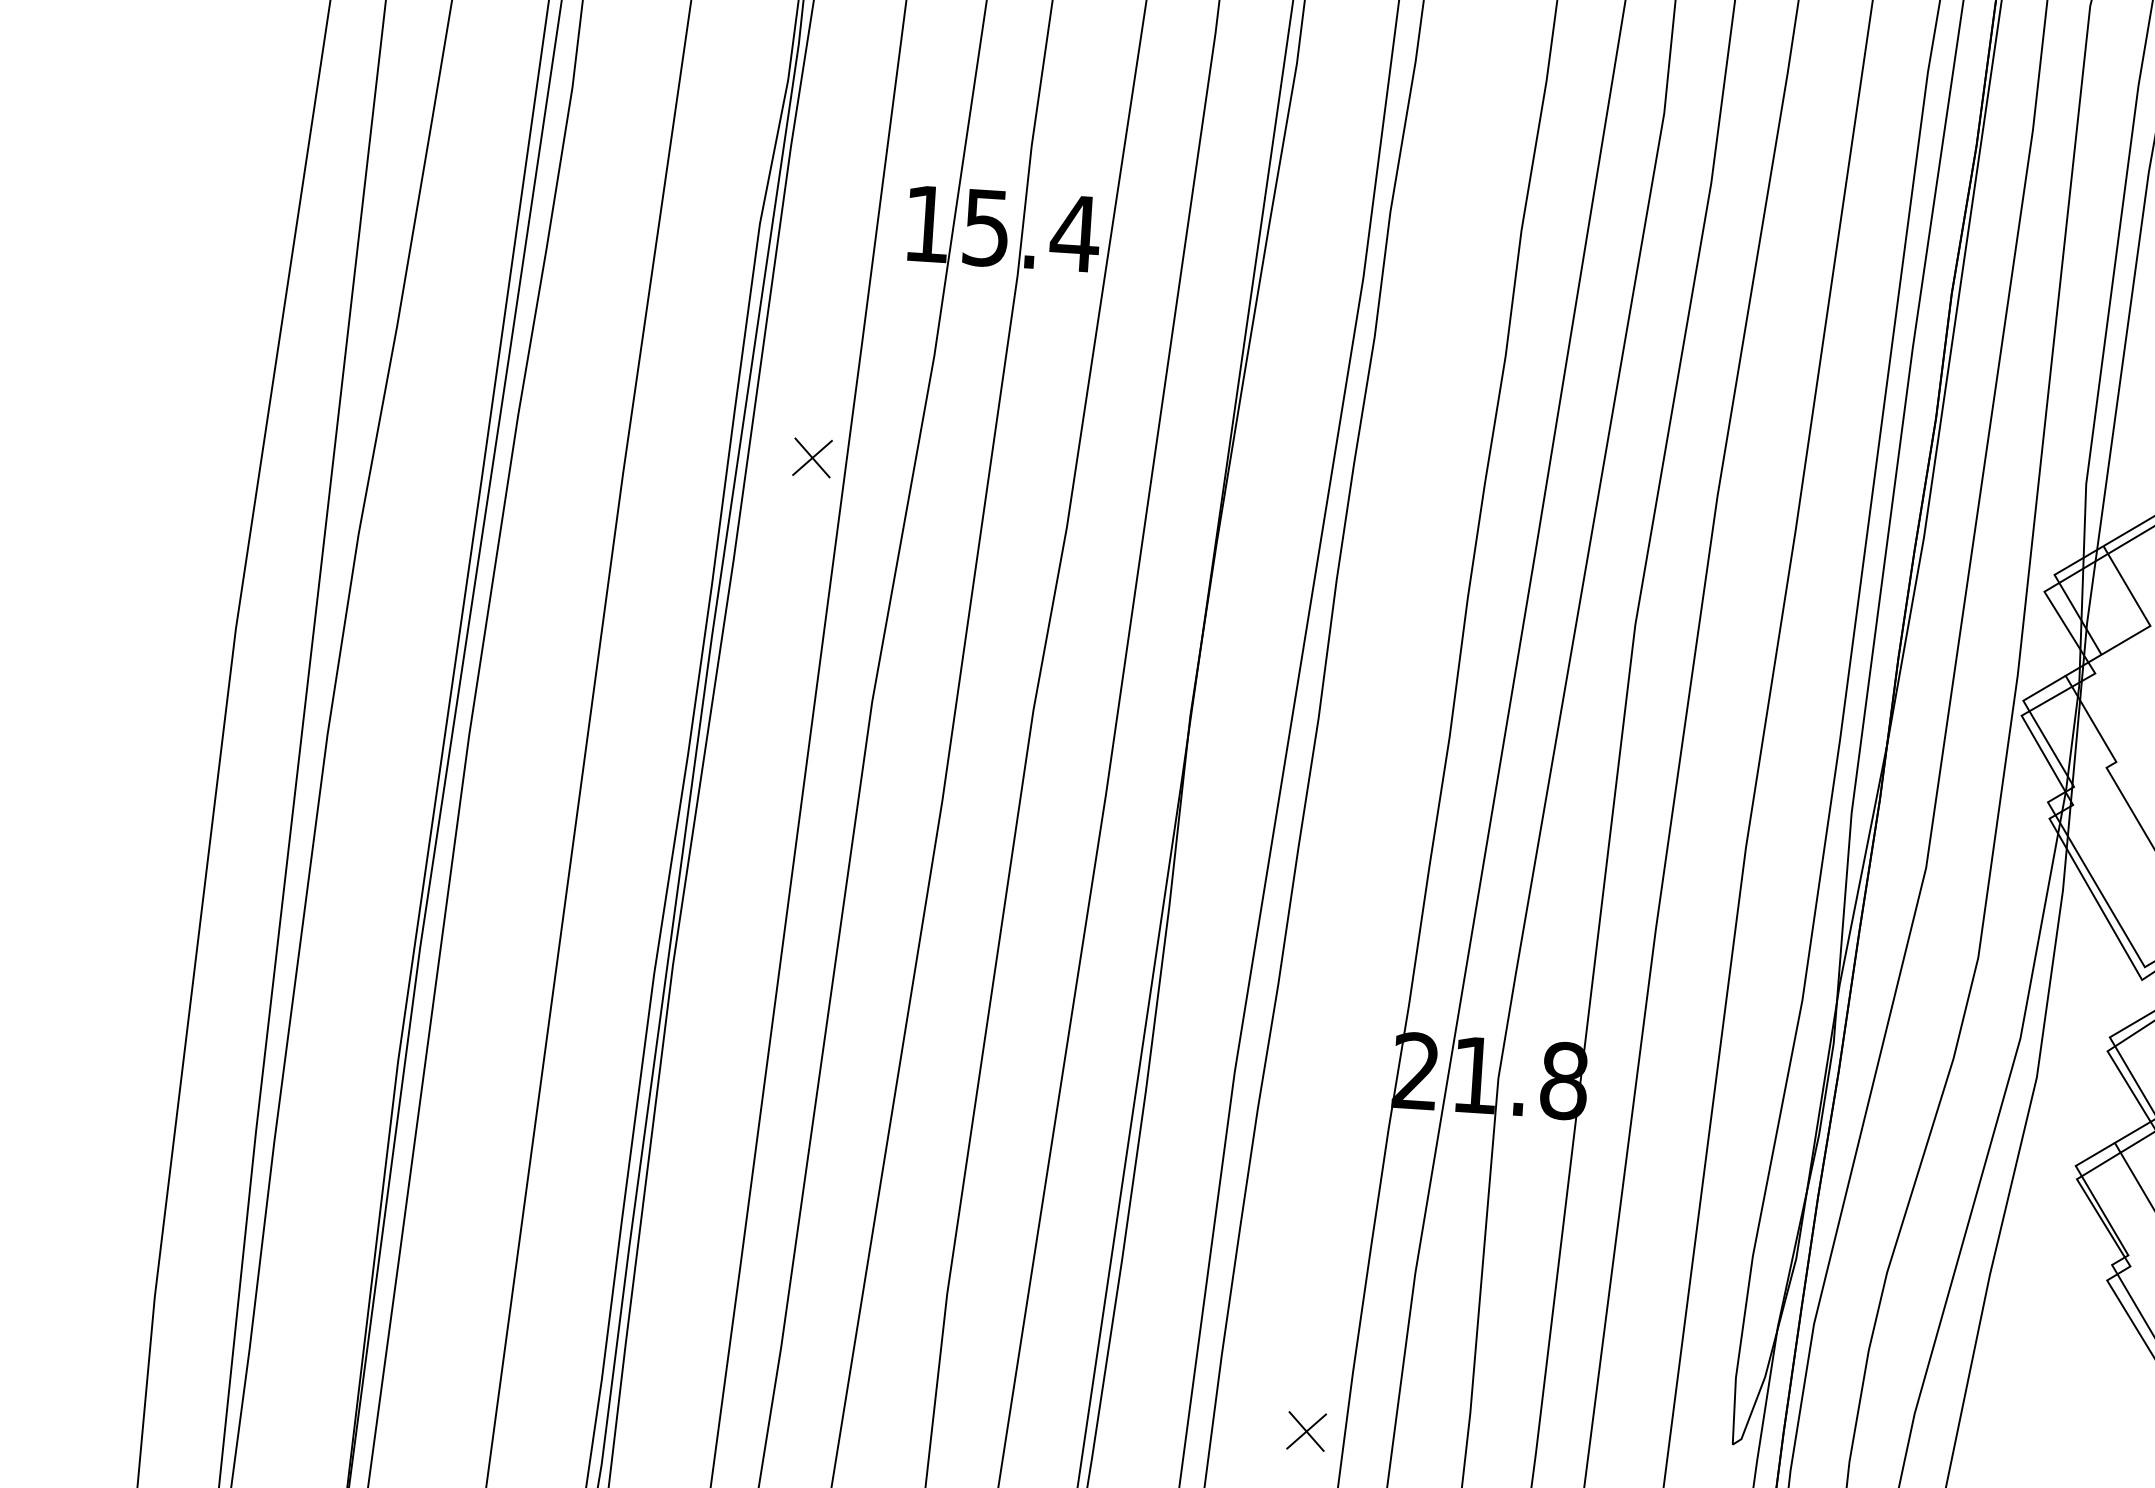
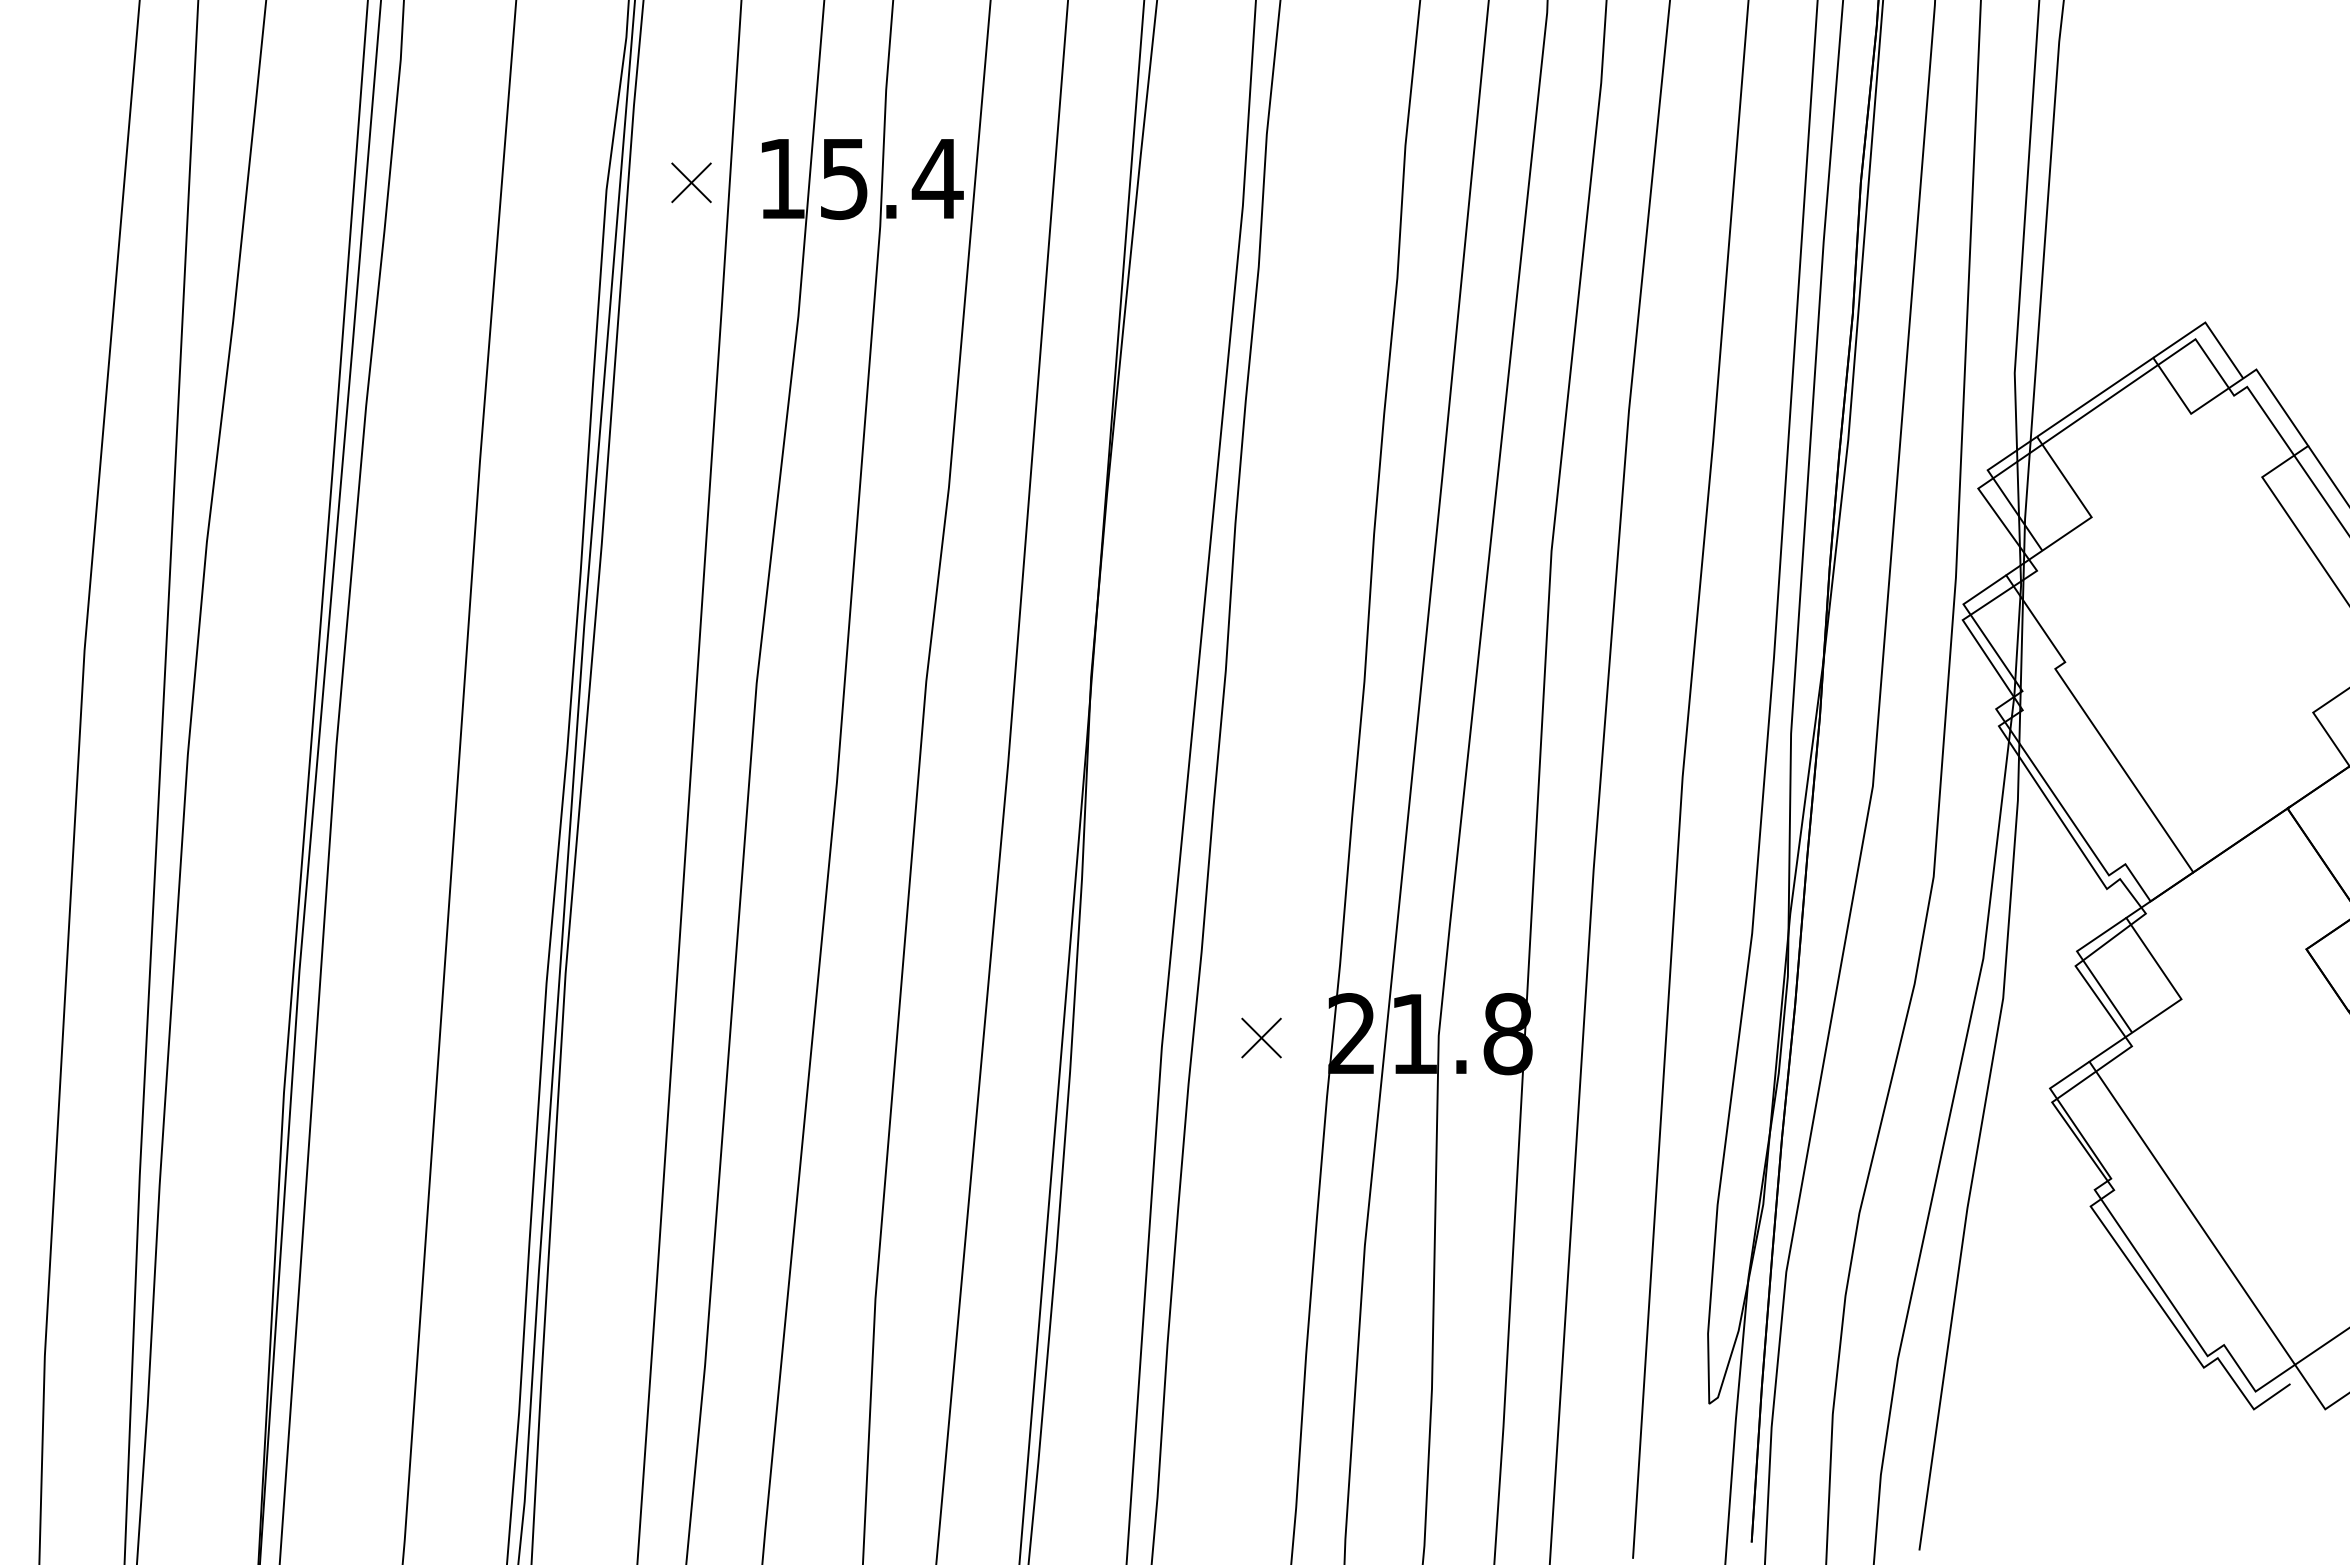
part: (812, 457) -> (691, 182), moved
part: (1306, 1430) -> (1261, 1037), moved

